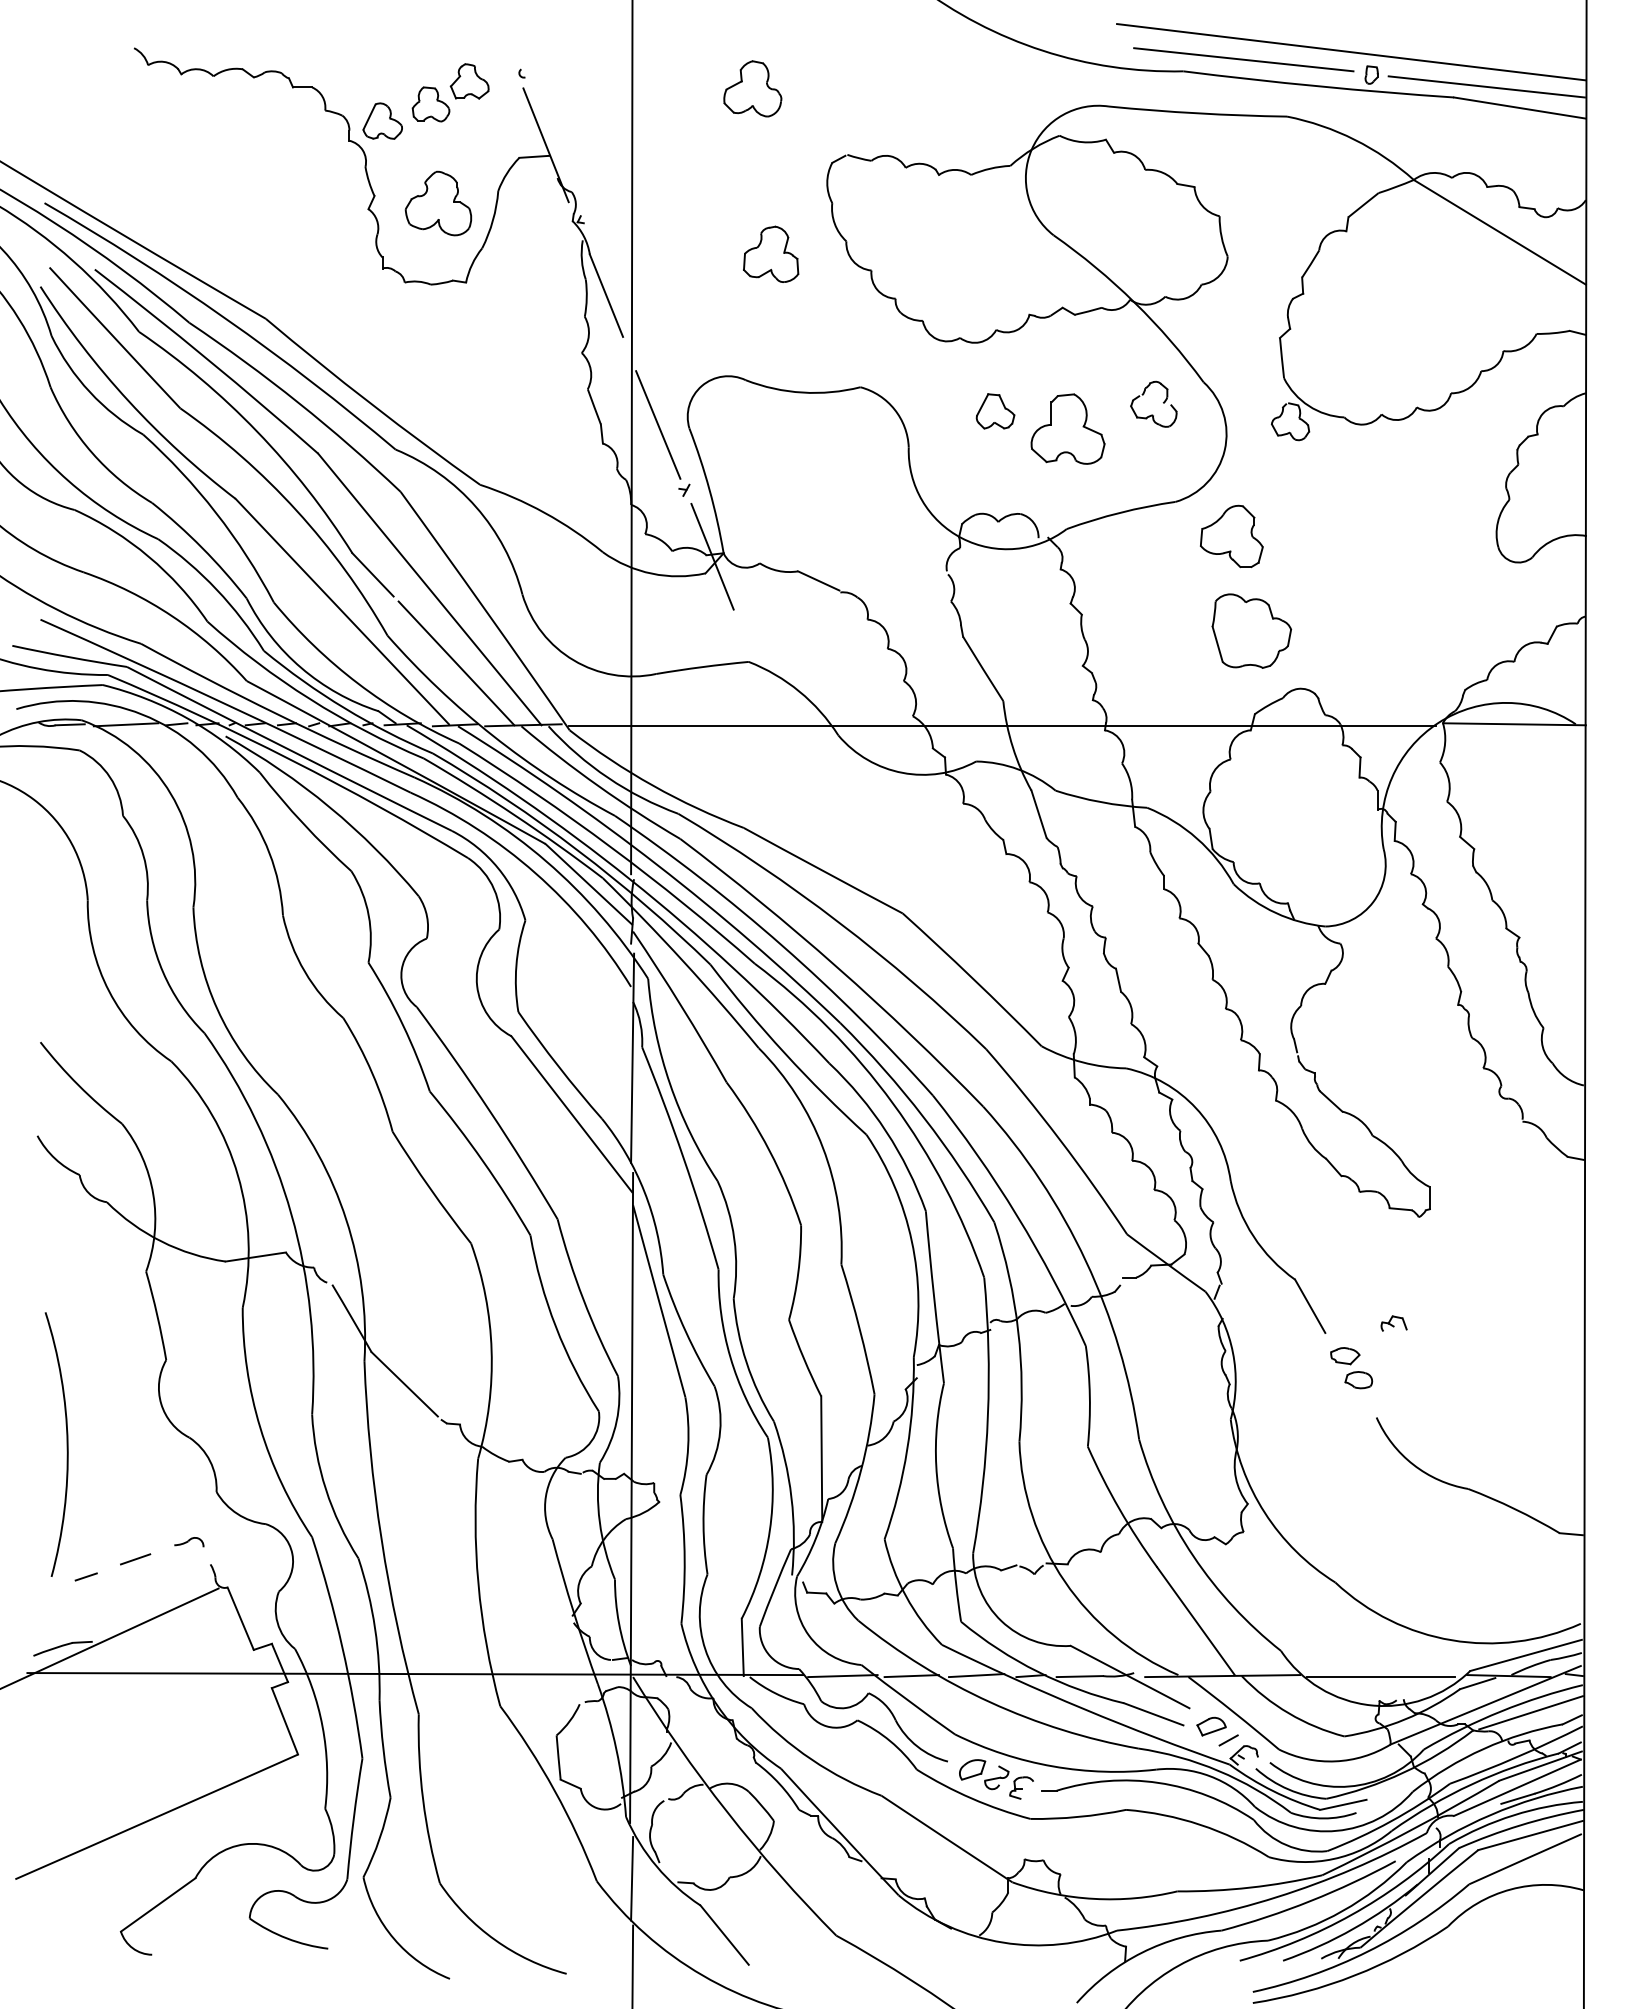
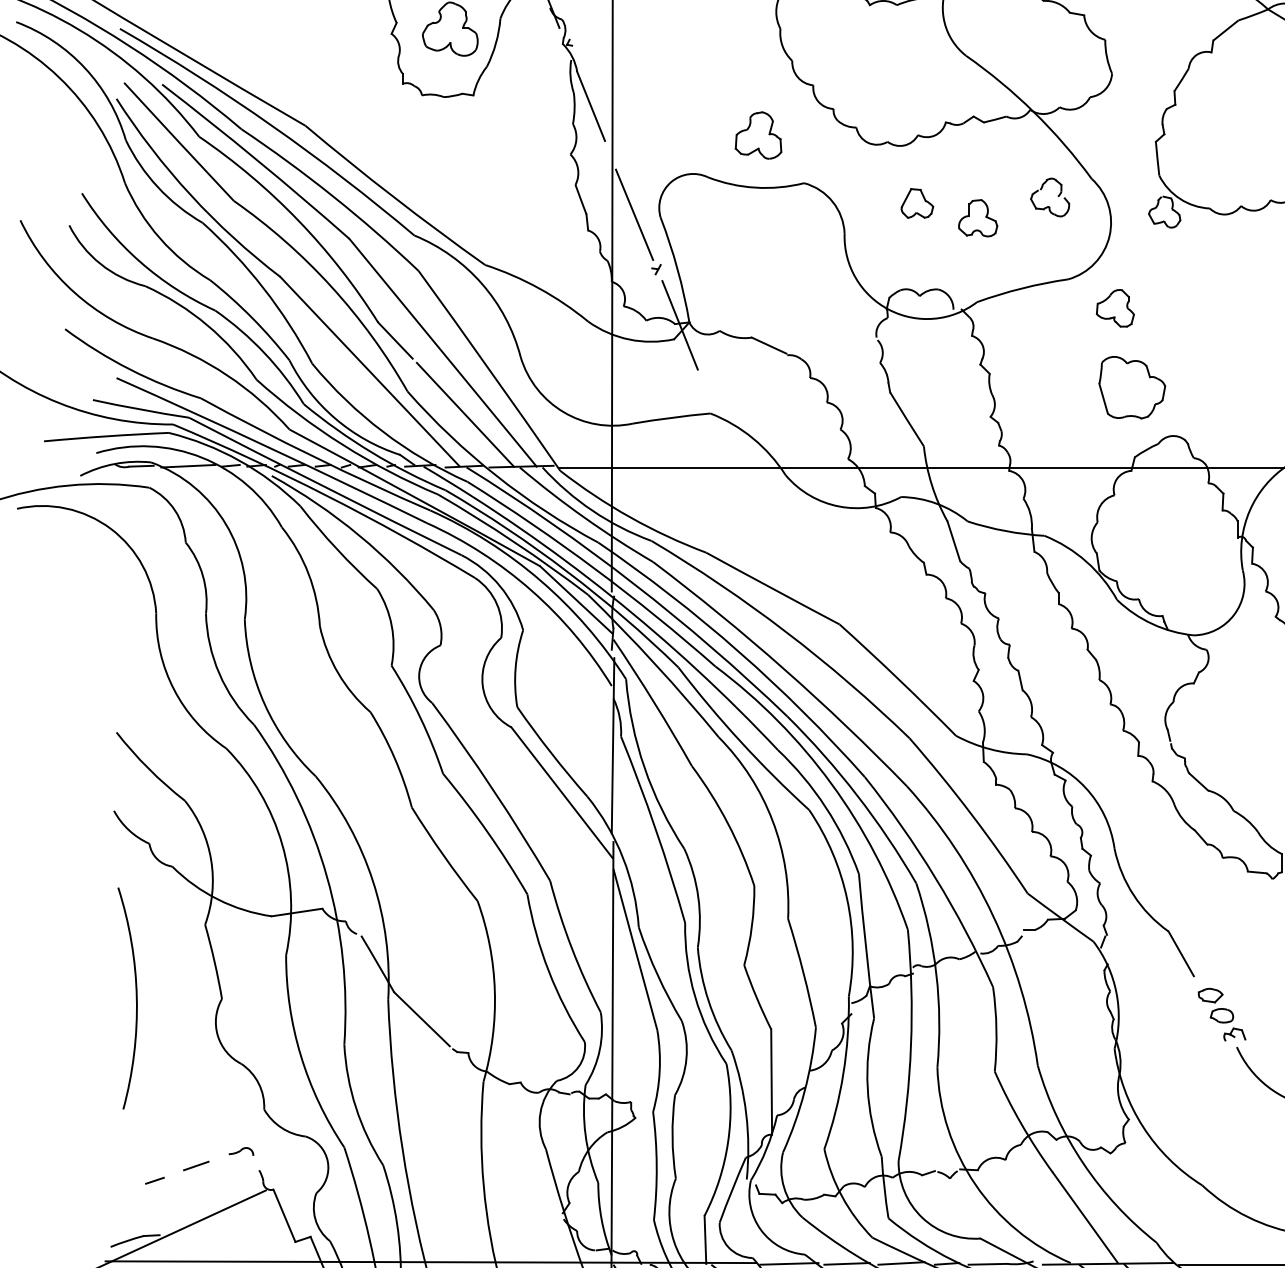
part: (771, 253) -> (758, 134), moved
part: (1067, 428) -> (977, 217), size x0.62
part: (1231, 536) -> (1115, 308), size x0.71
part: (1393, 1323) -> (1234, 1034), moved
arc: (66, 1444) -> (135, 998), moved

